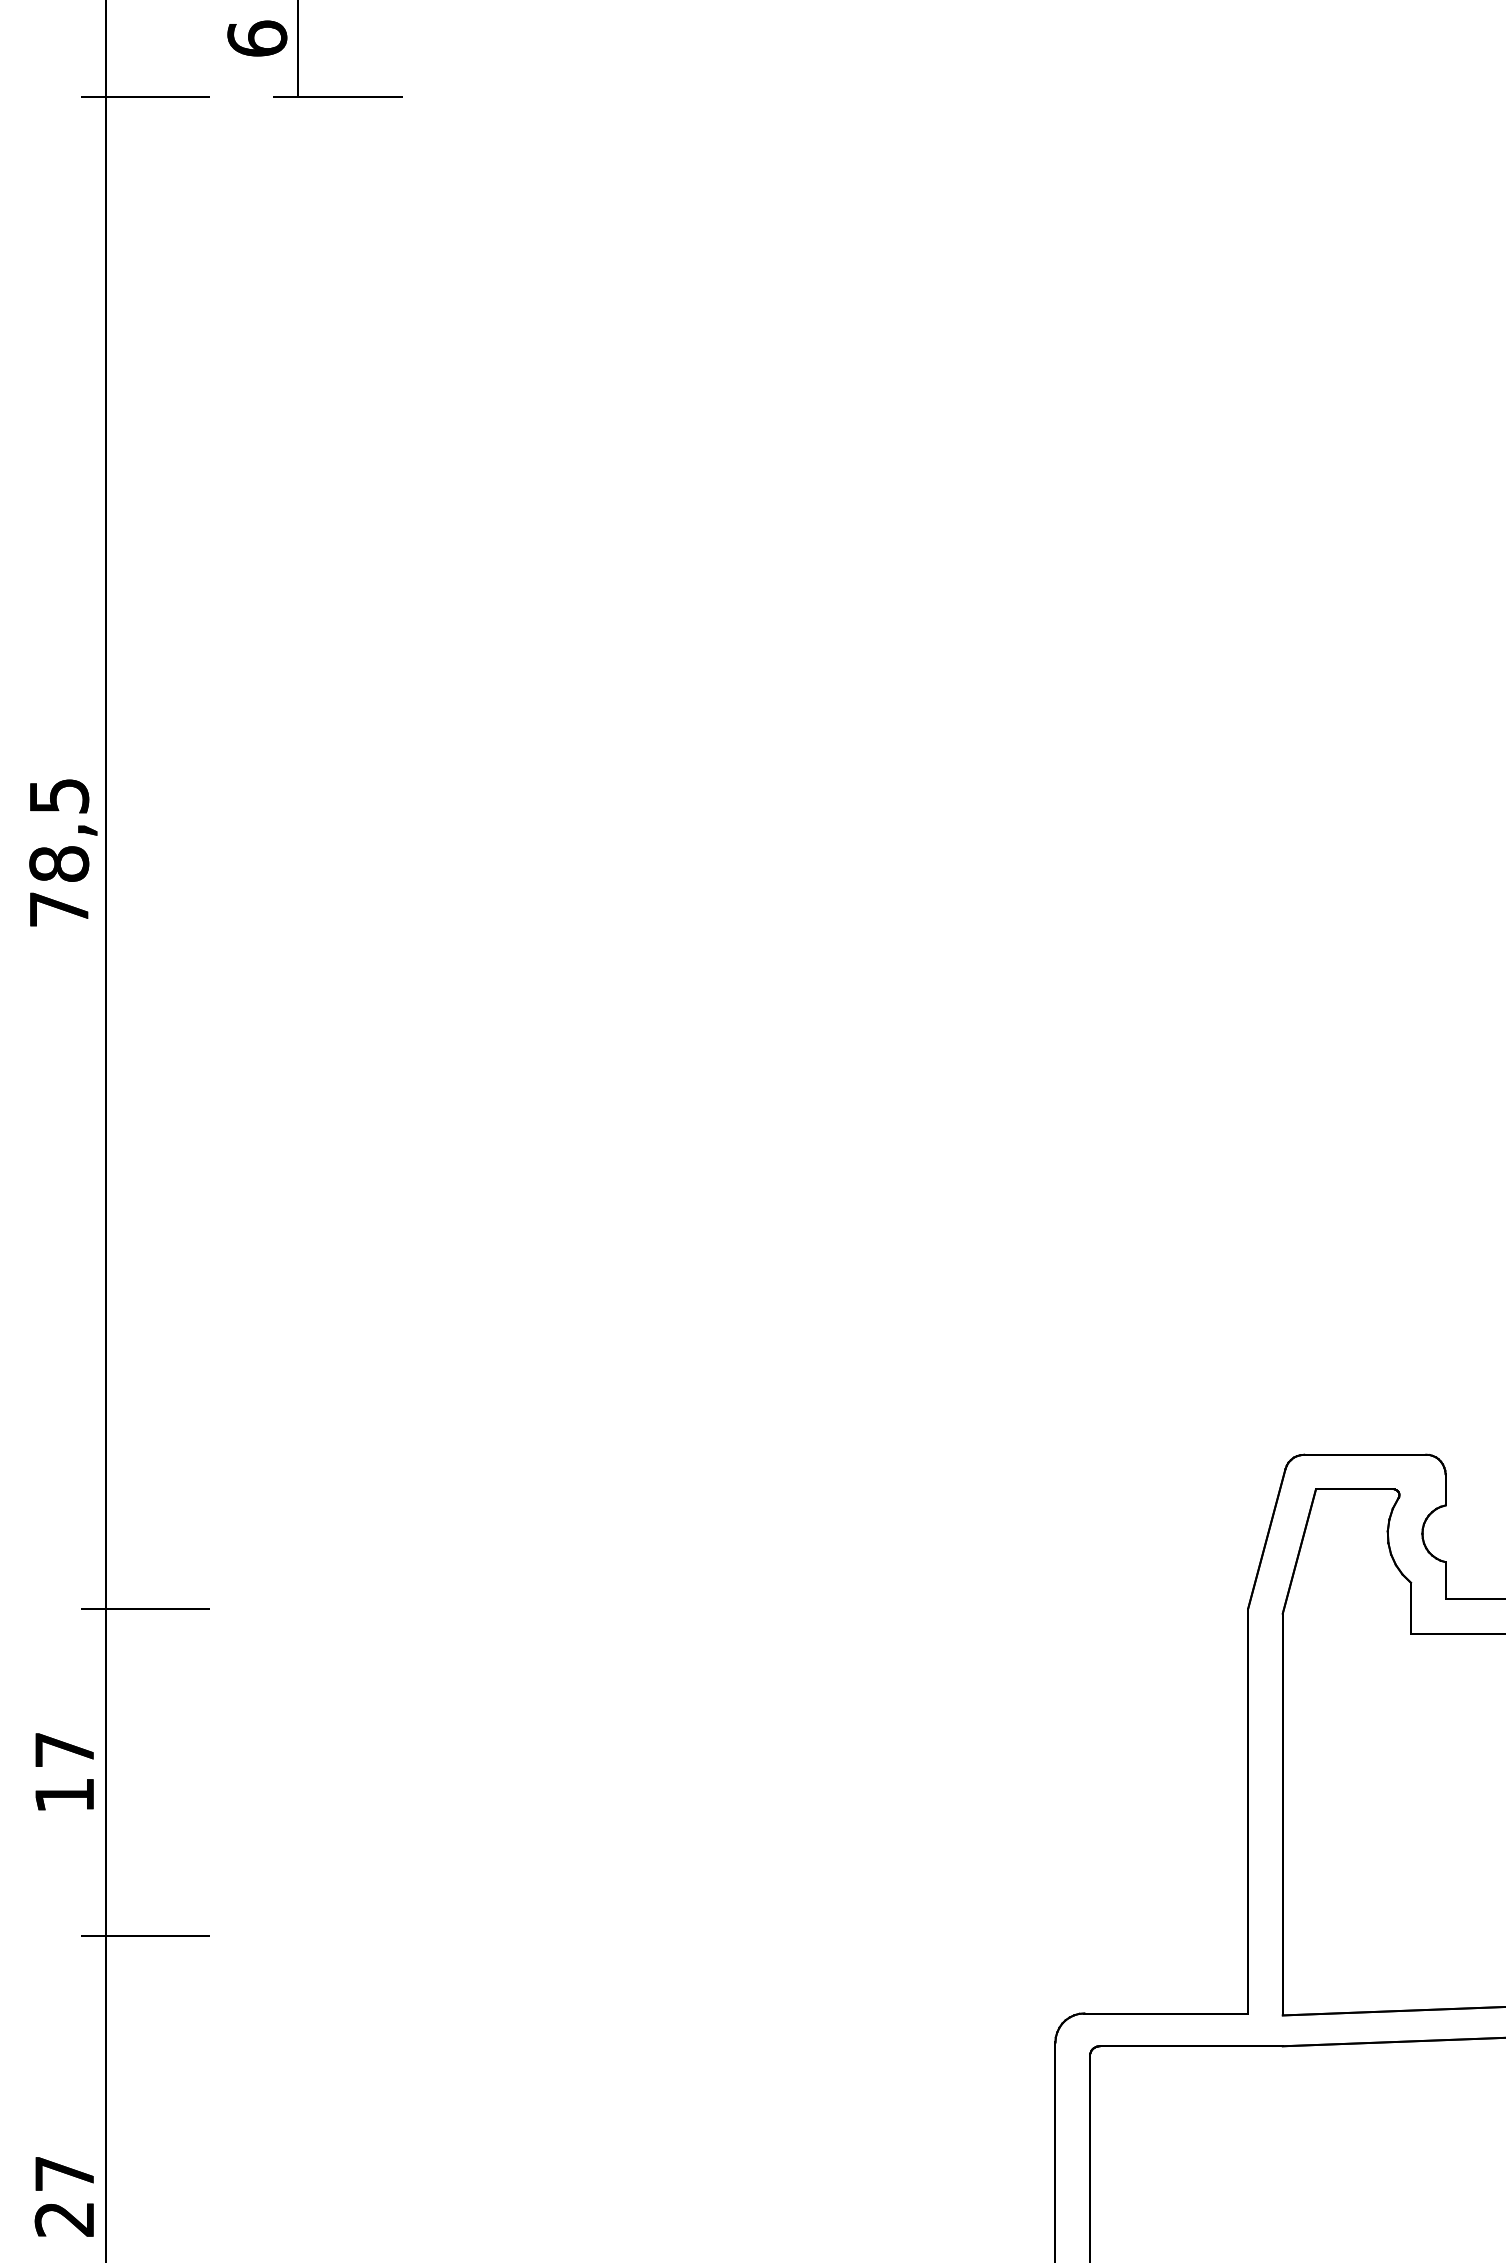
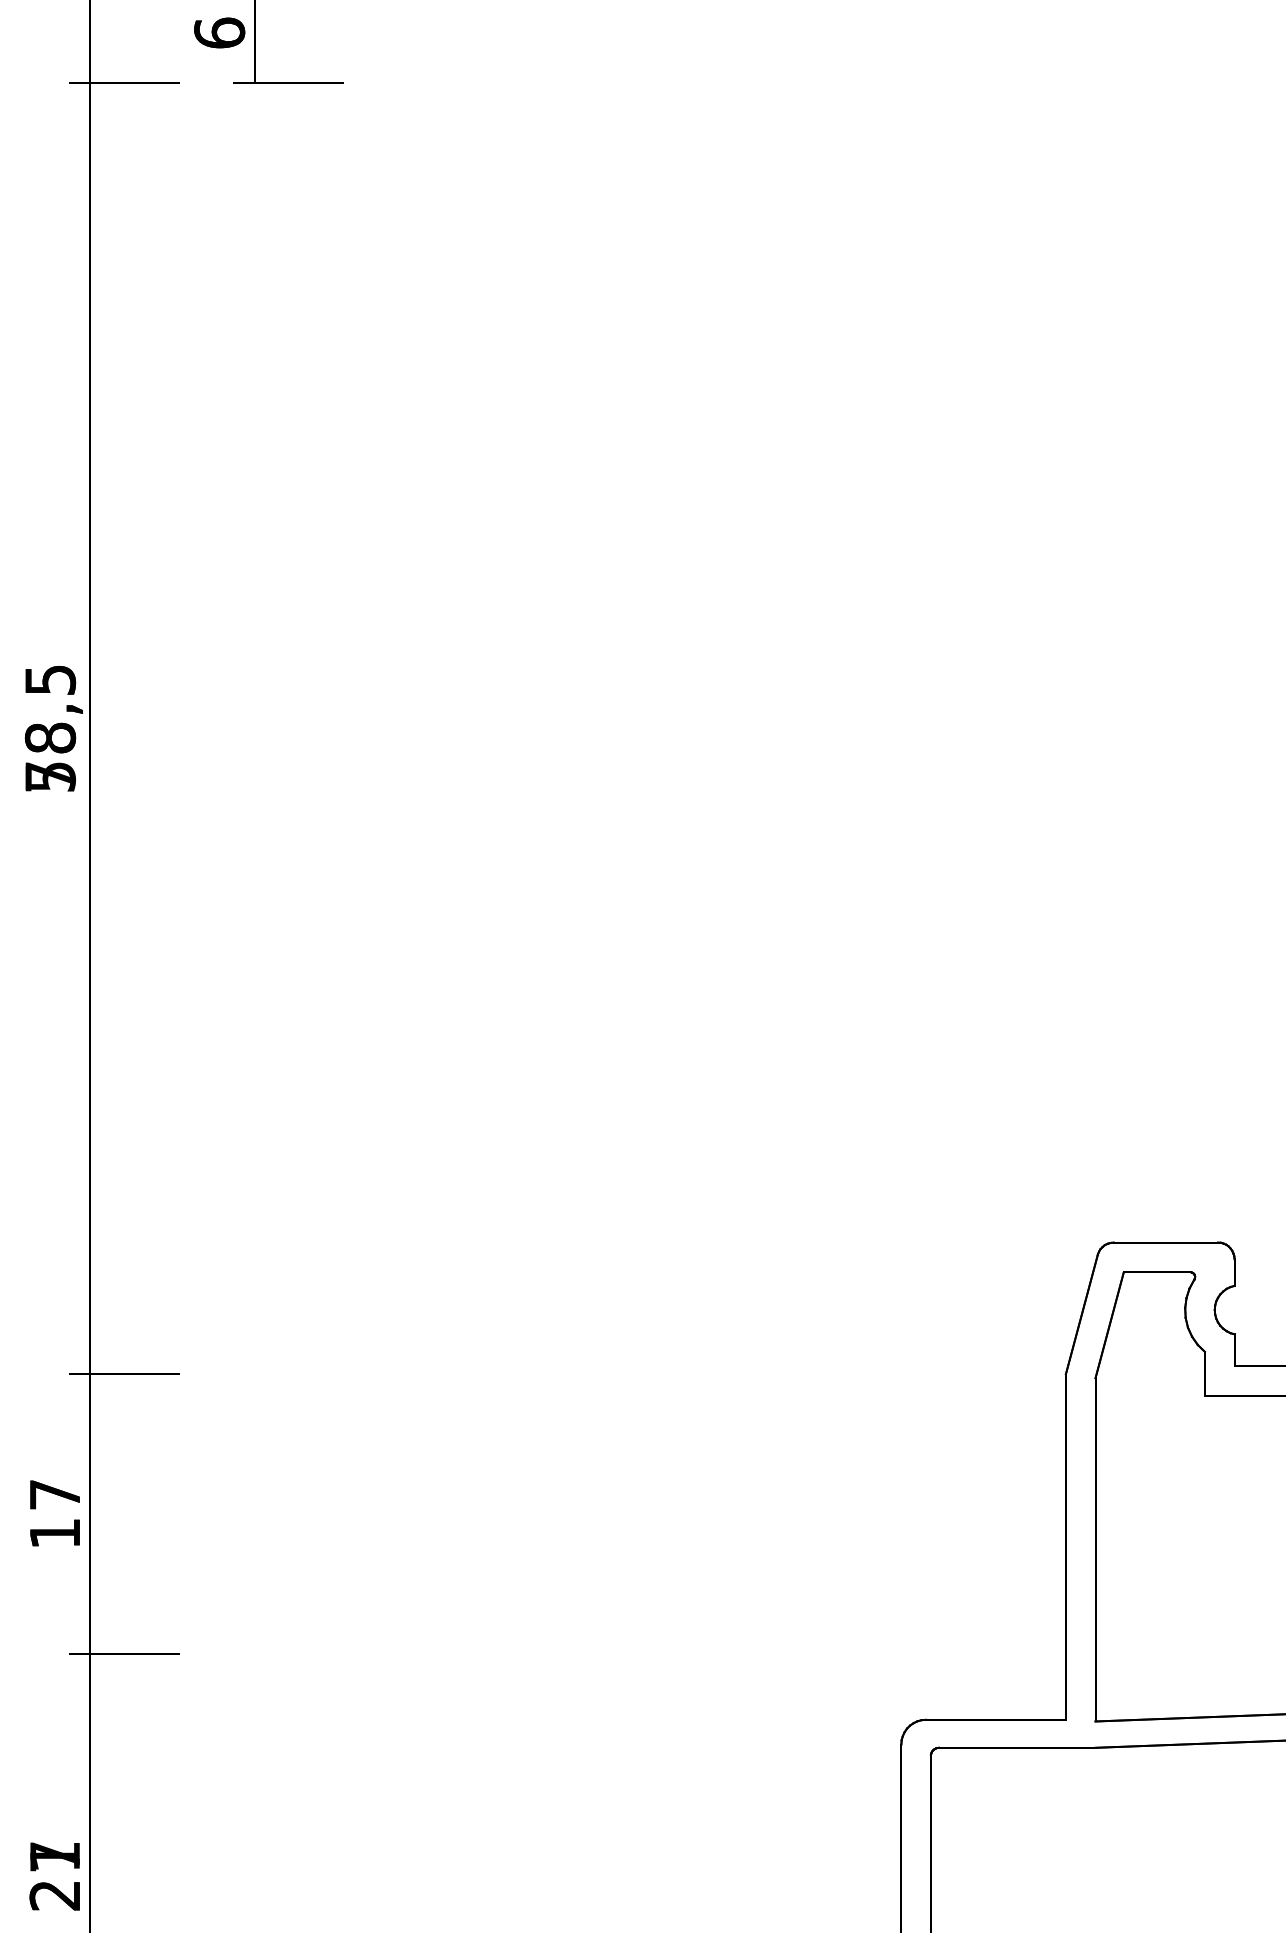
text: (59, 909) -> (50, 776), 78,5 -> 58,5
text: (63, 2173) -> (54, 1856), 27 -> 21

